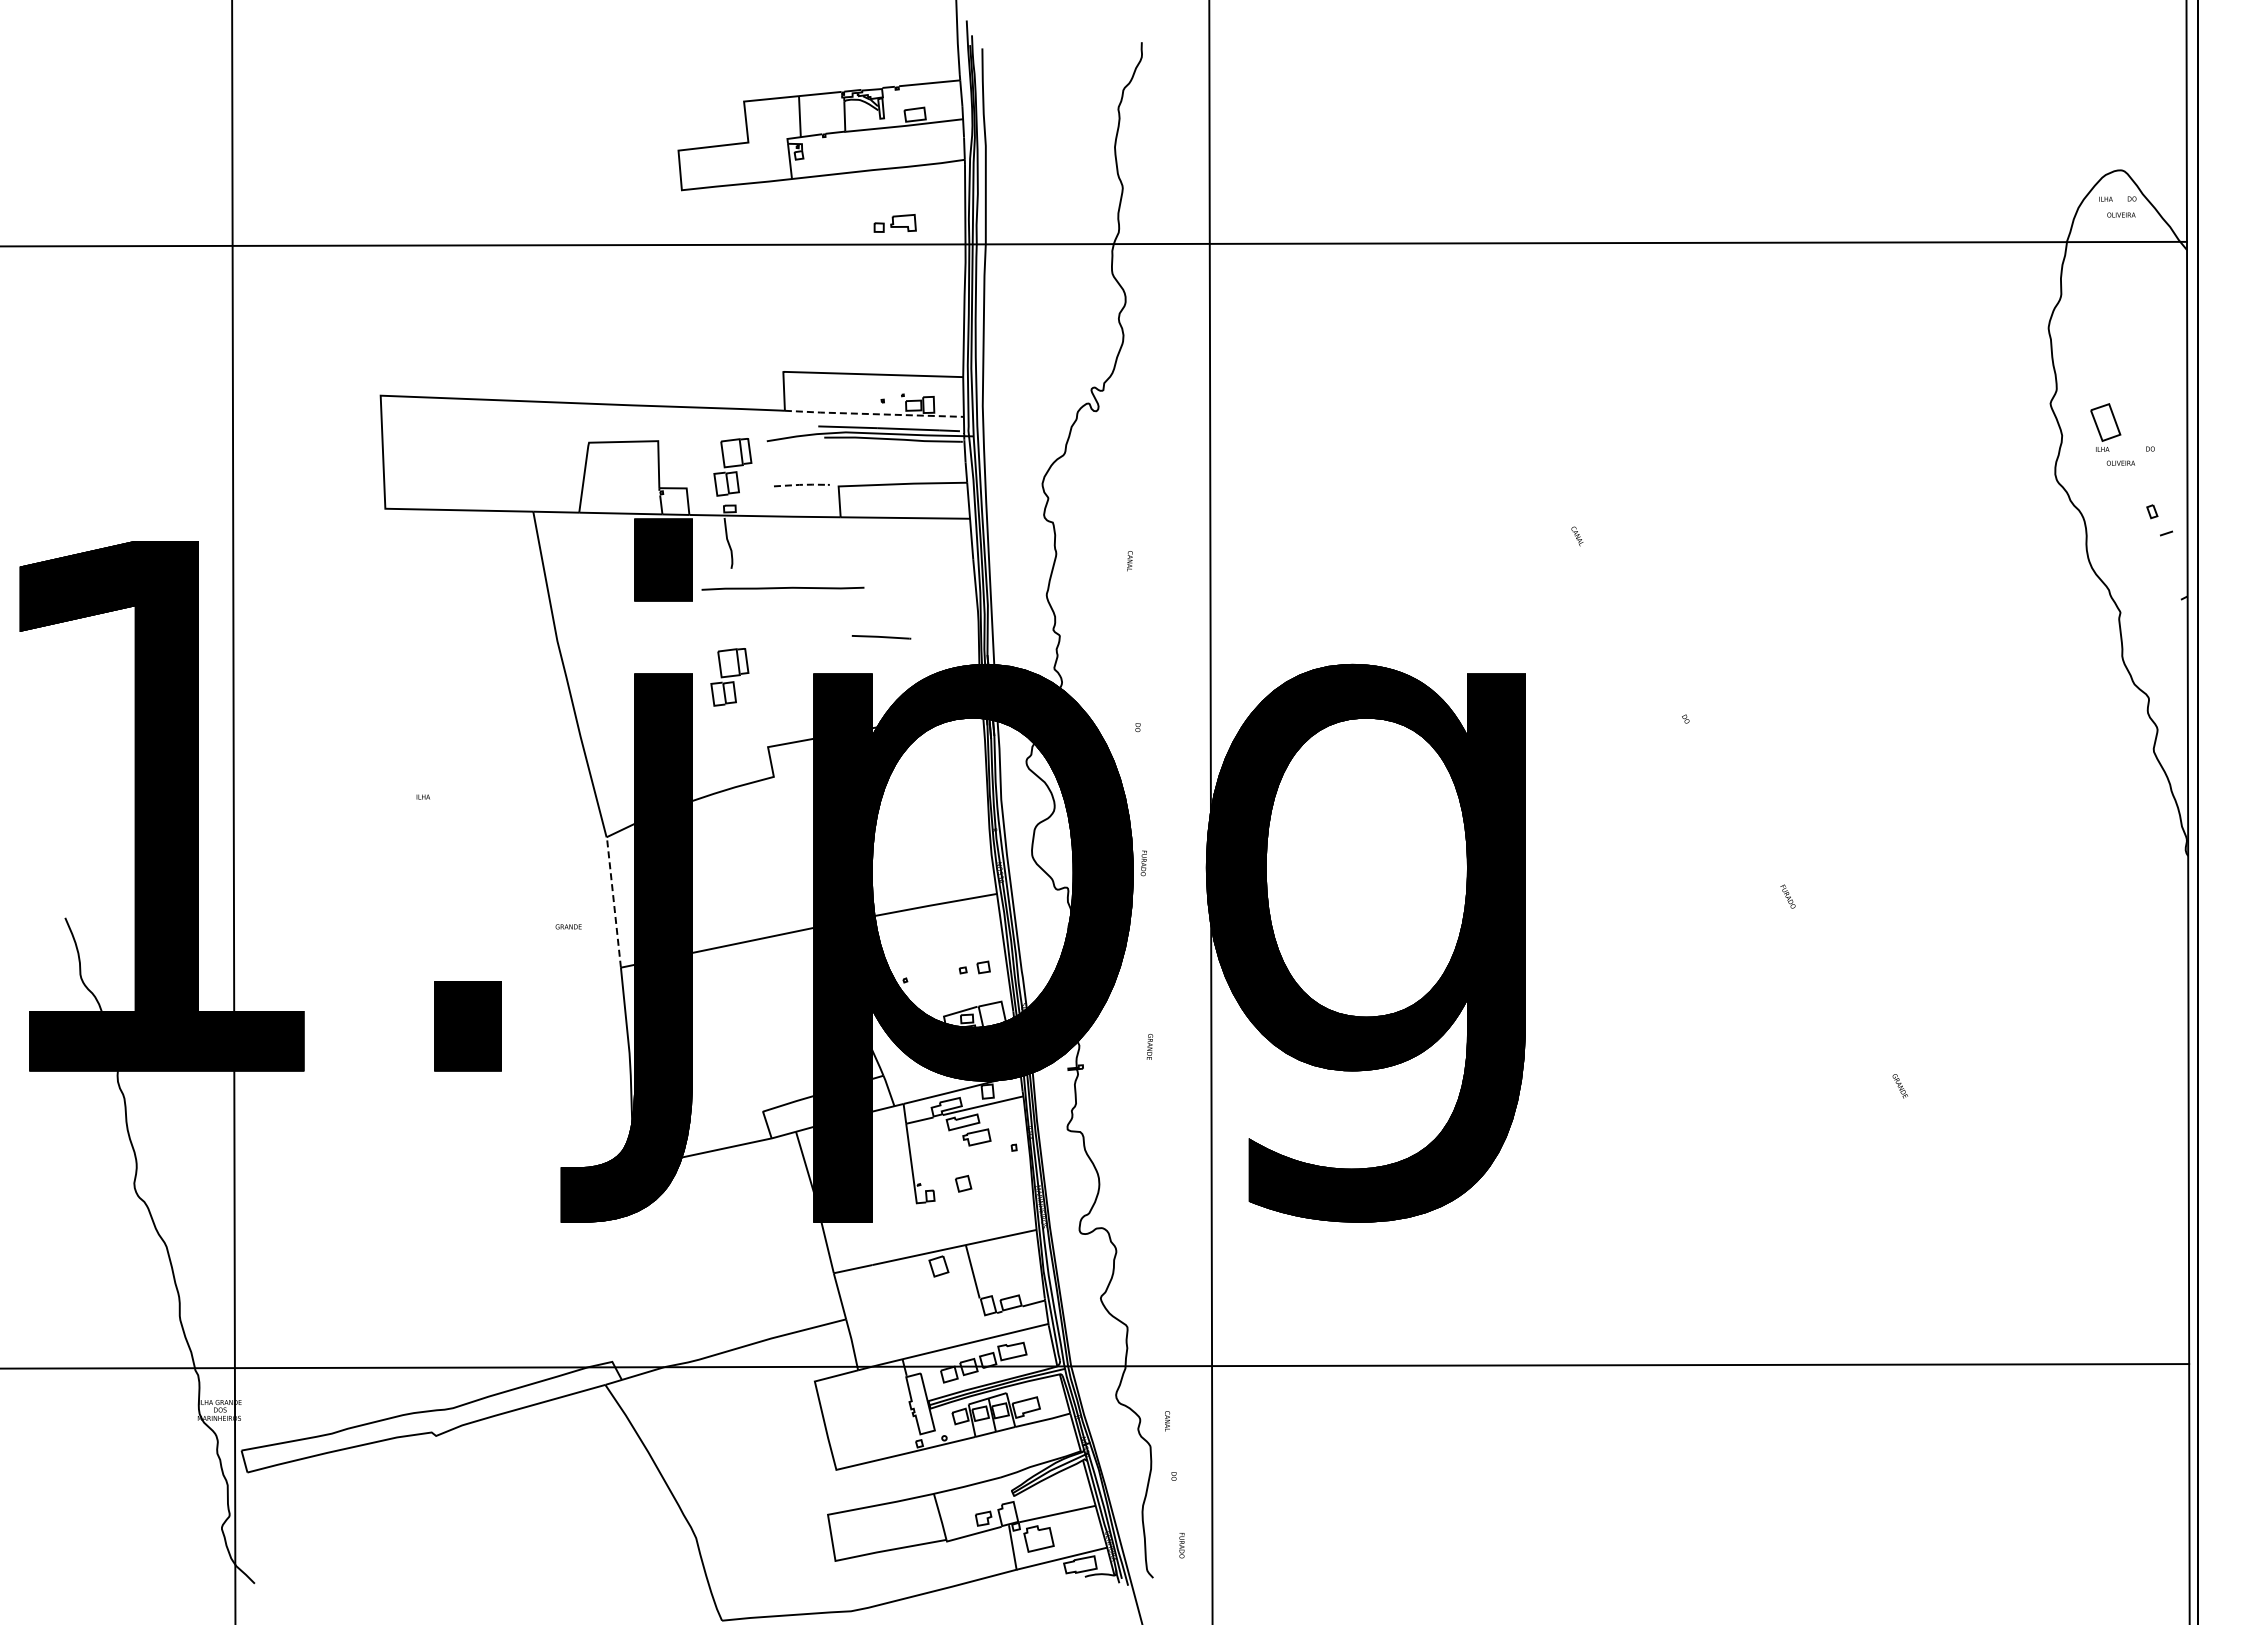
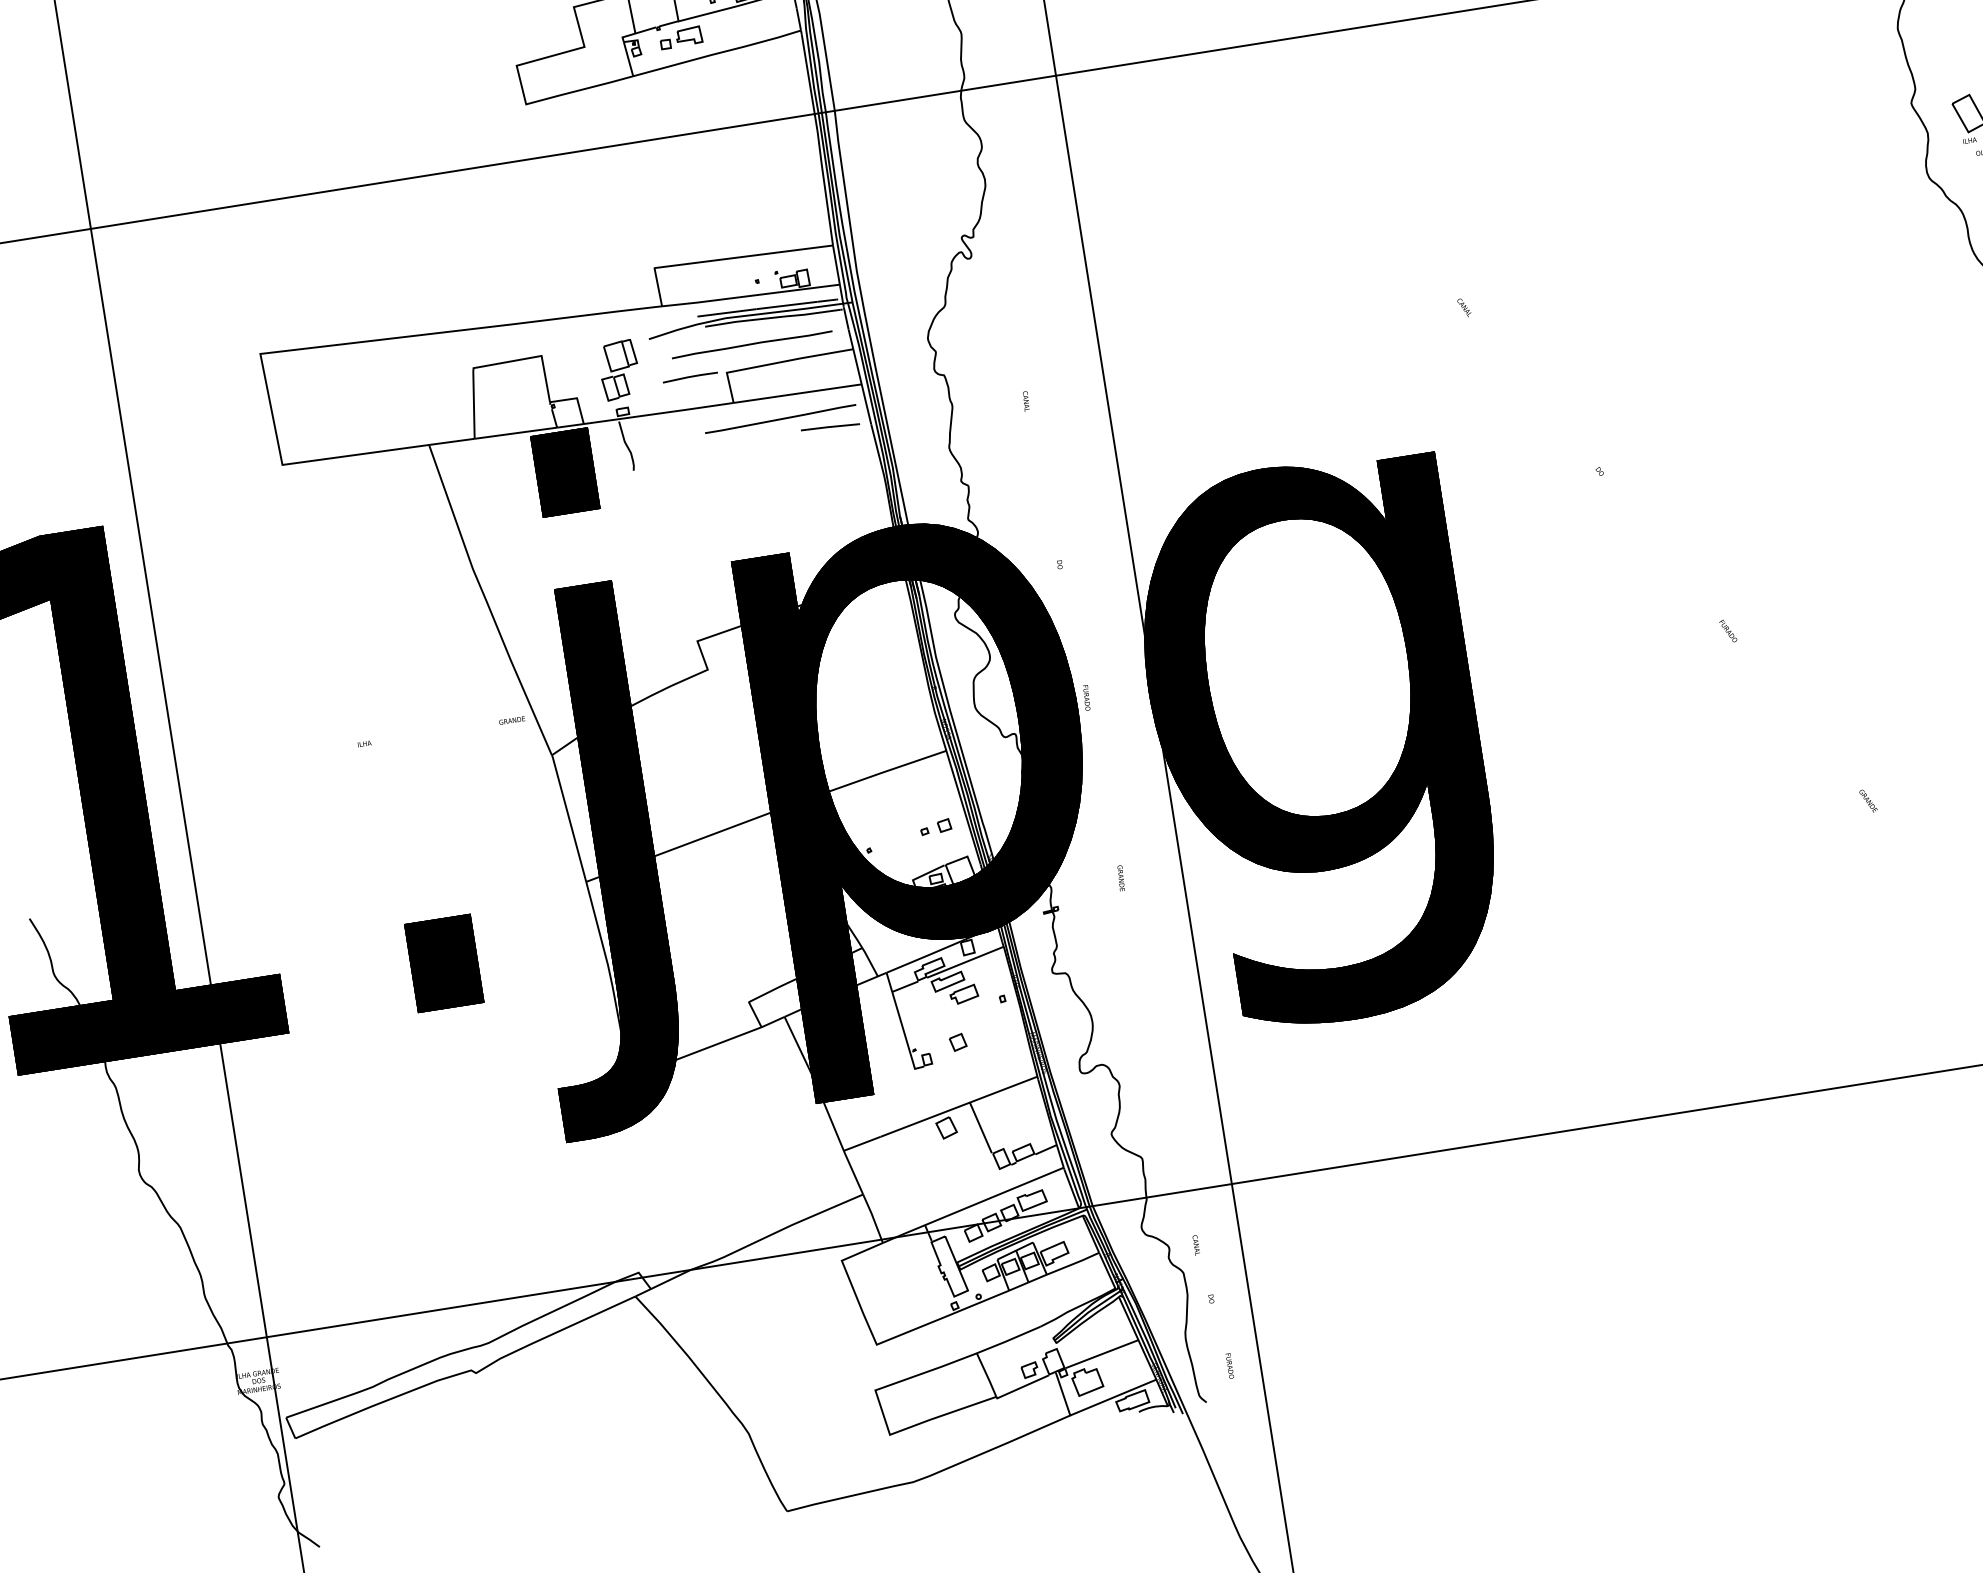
part: (894, 223) -> (680, 37), moved
line: (874, 414) -> (751, 296), dashed -> solid
line: (801, 484) -> (689, 376), dashed -> solid
line: (884, 540) -> (780, 419), added
curve: (782, 588) -> (751, 344), moved
line: (881, 637) -> (830, 427), moved
part: (729, 677) -> (648, 578), removed
line: (613, 901) -> (568, 817), dashed -> solid
text: (568, 926) -> (511, 720), moved

